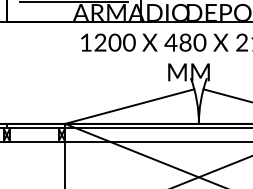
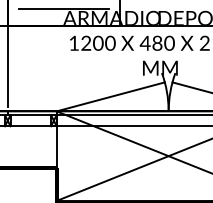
line: (6, 70) -> (7, 66), added

